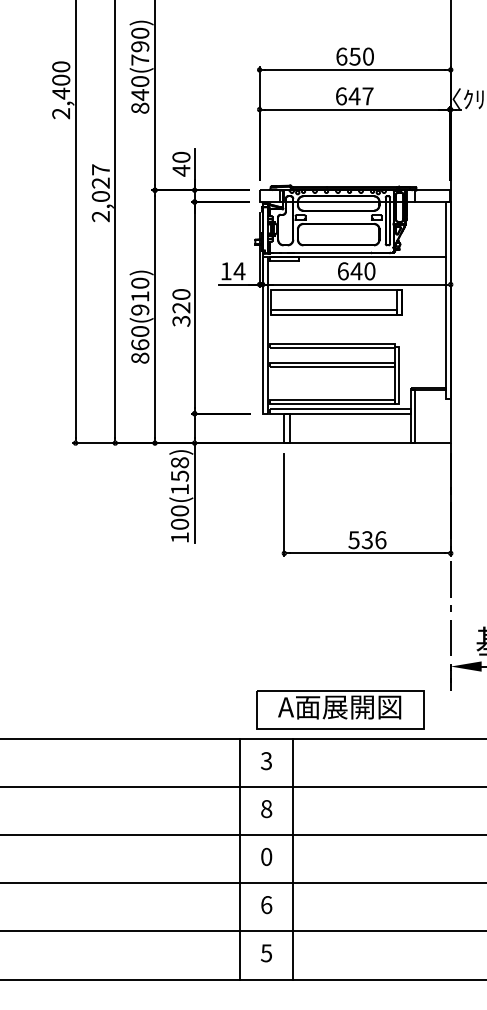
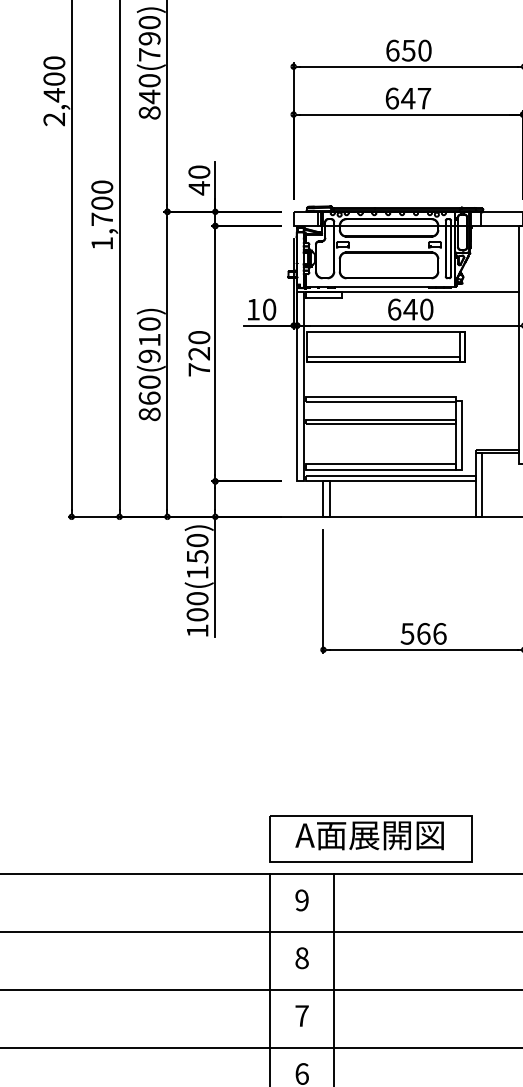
text: (100, 193) -> (101, 215), 2,027 -> 1,700
text: (239, 271) -> (269, 309), 14 -> 10
text: (181, 320) -> (199, 368), 320 -> 720
text: (179, 462) -> (197, 540), 100(158) -> 100(150)
text: (367, 540) -> (423, 634), 536 -> 566
part: (340, 709) -> (370, 838), moved
text: (266, 761) -> (301, 900), 3 -> 9
text: (266, 856) -> (301, 1015), 0 -> 7

